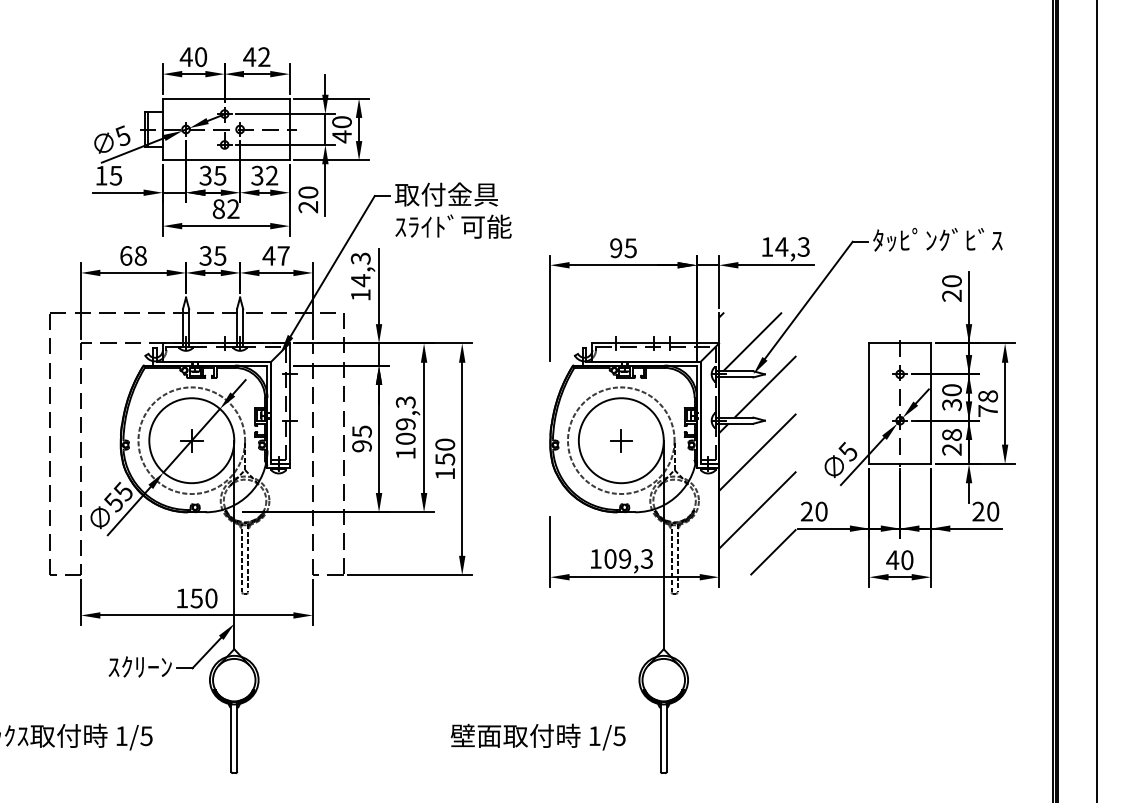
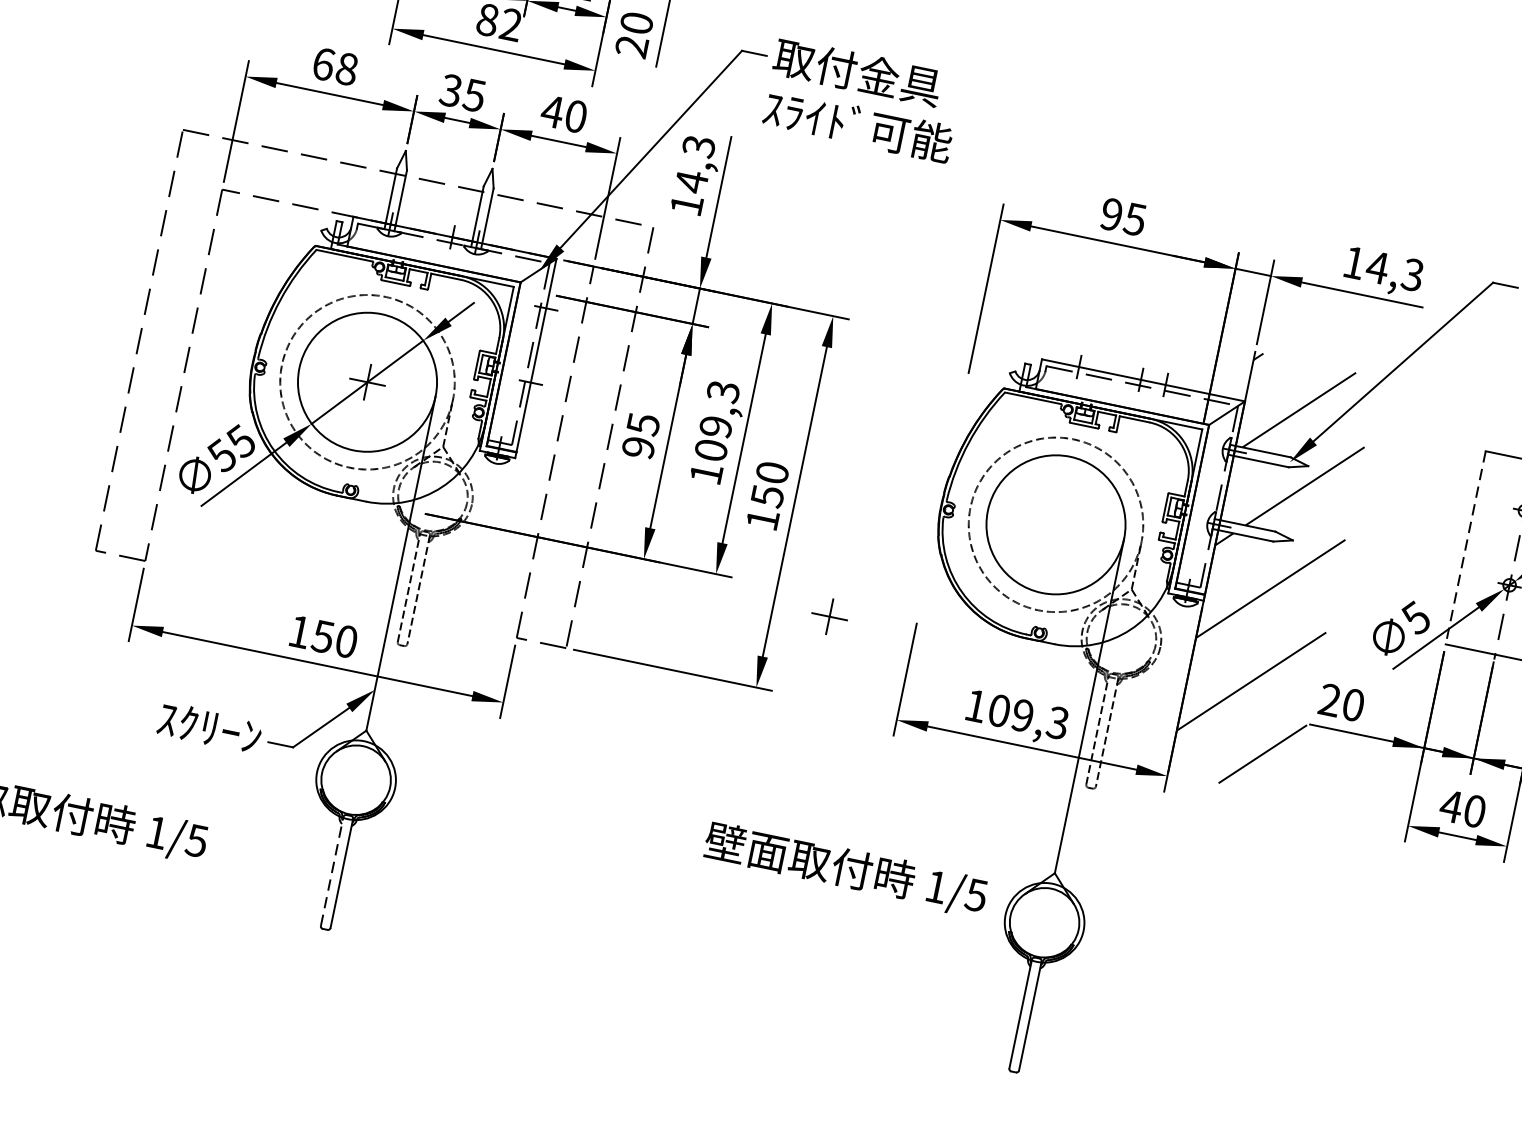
text: (283, 255) -> (576, 115), 47 -> 40
line: (869, 404) -> (1465, 549), solid -> dashed
part: (621, 440) -> (830, 616), moved
text: (537, 736) -> (844, 868), moved
line: (231, 737) -> (332, 871), solid -> dashed

